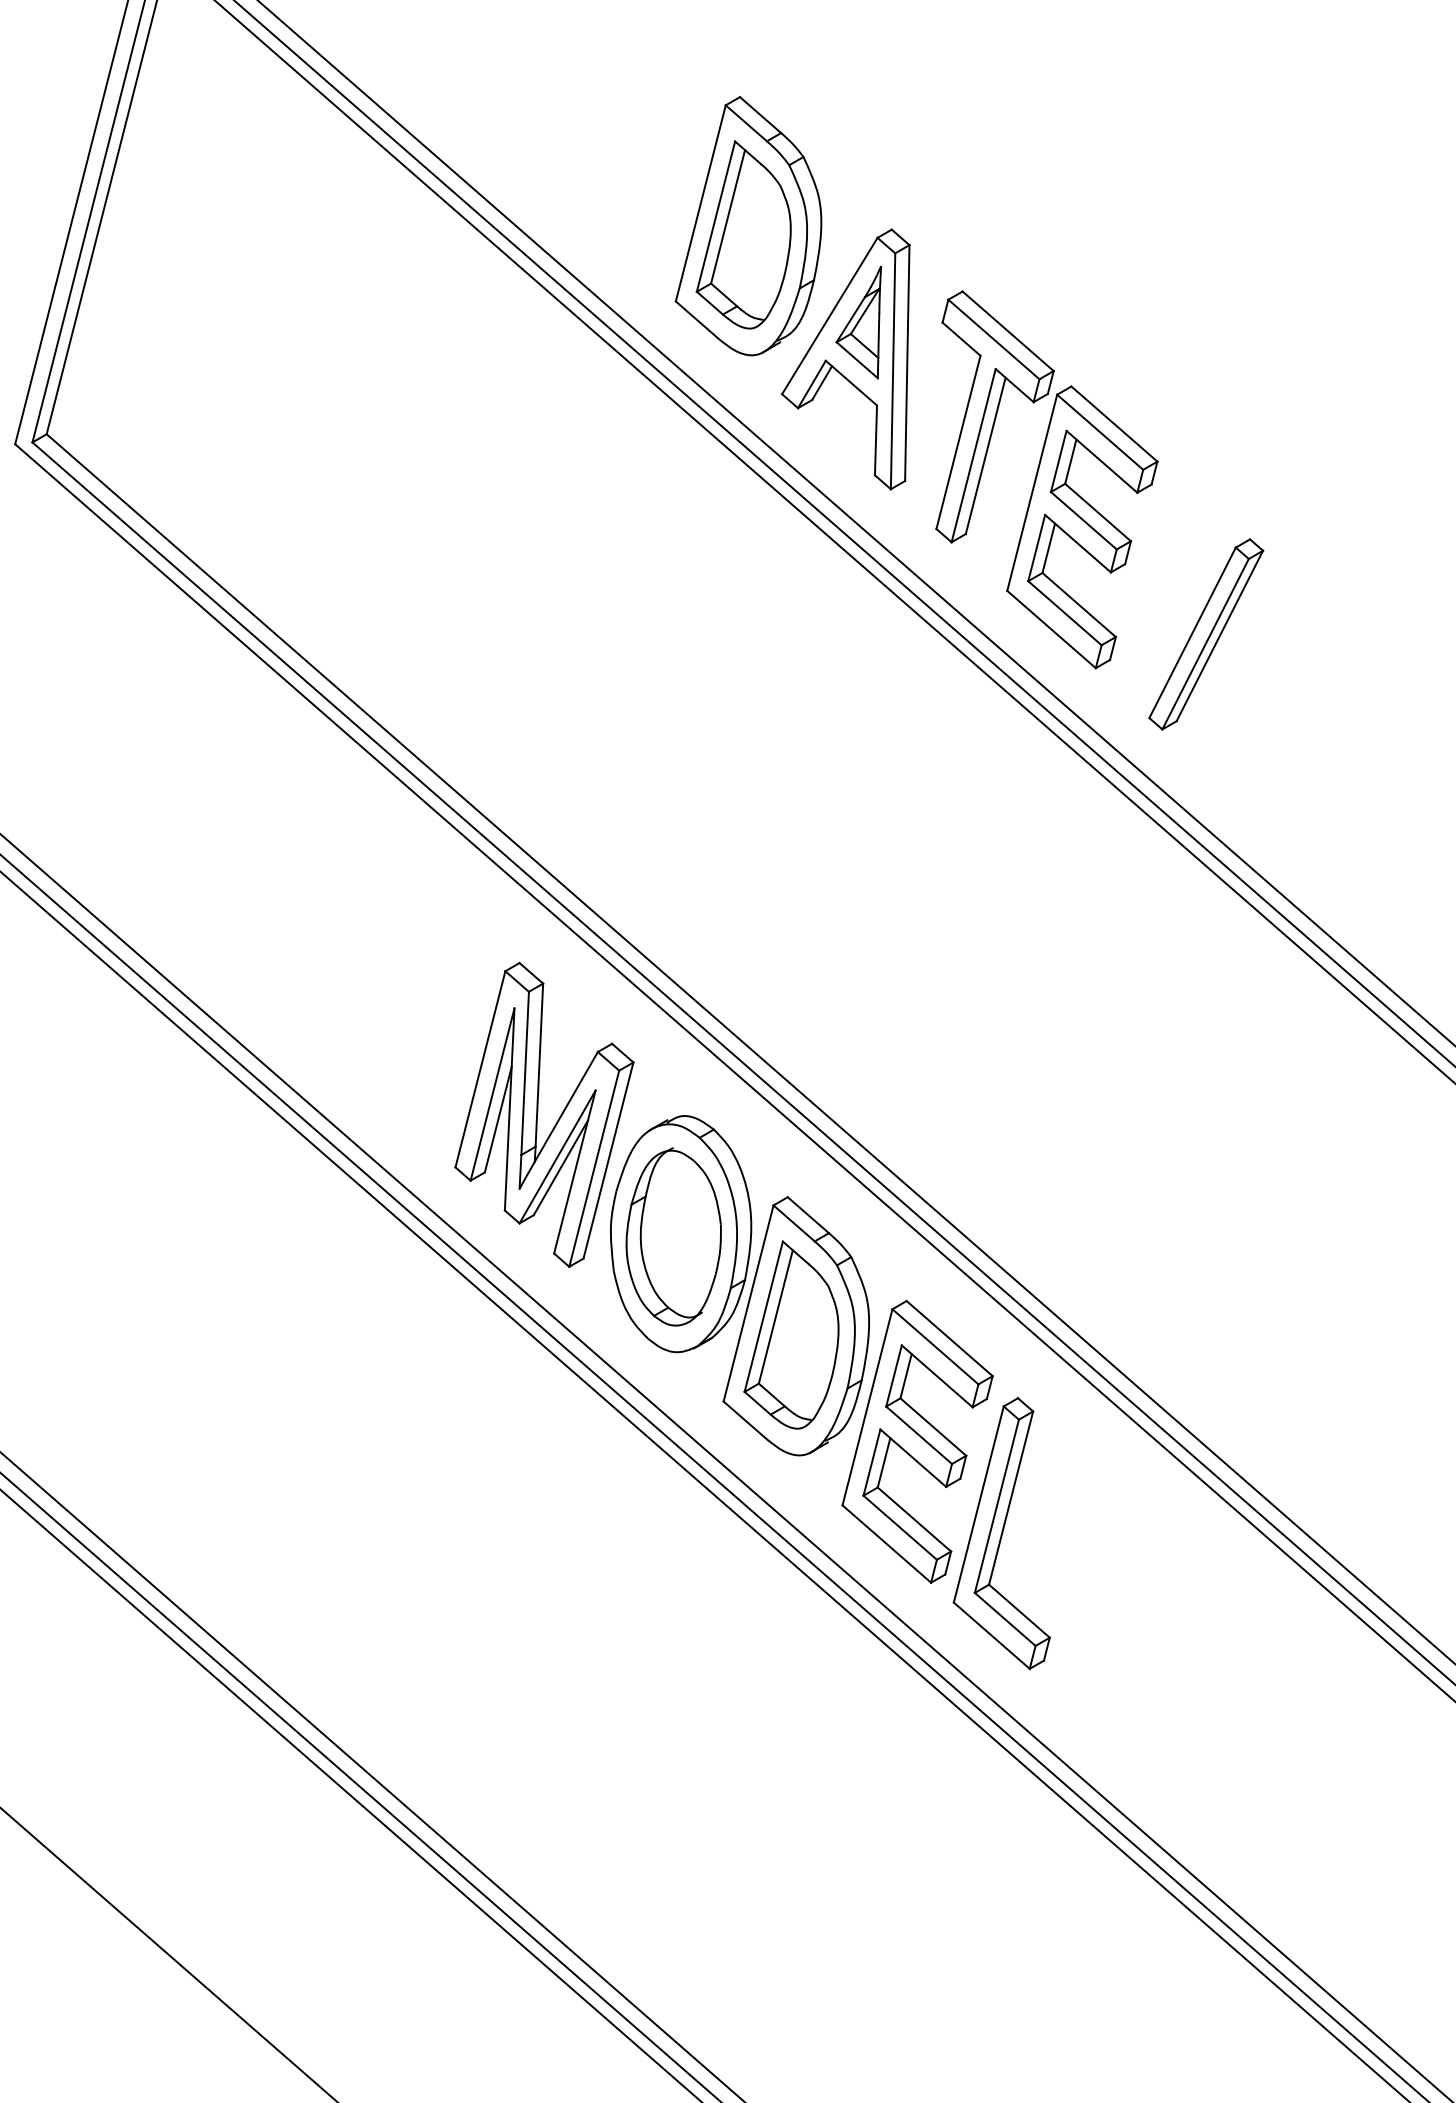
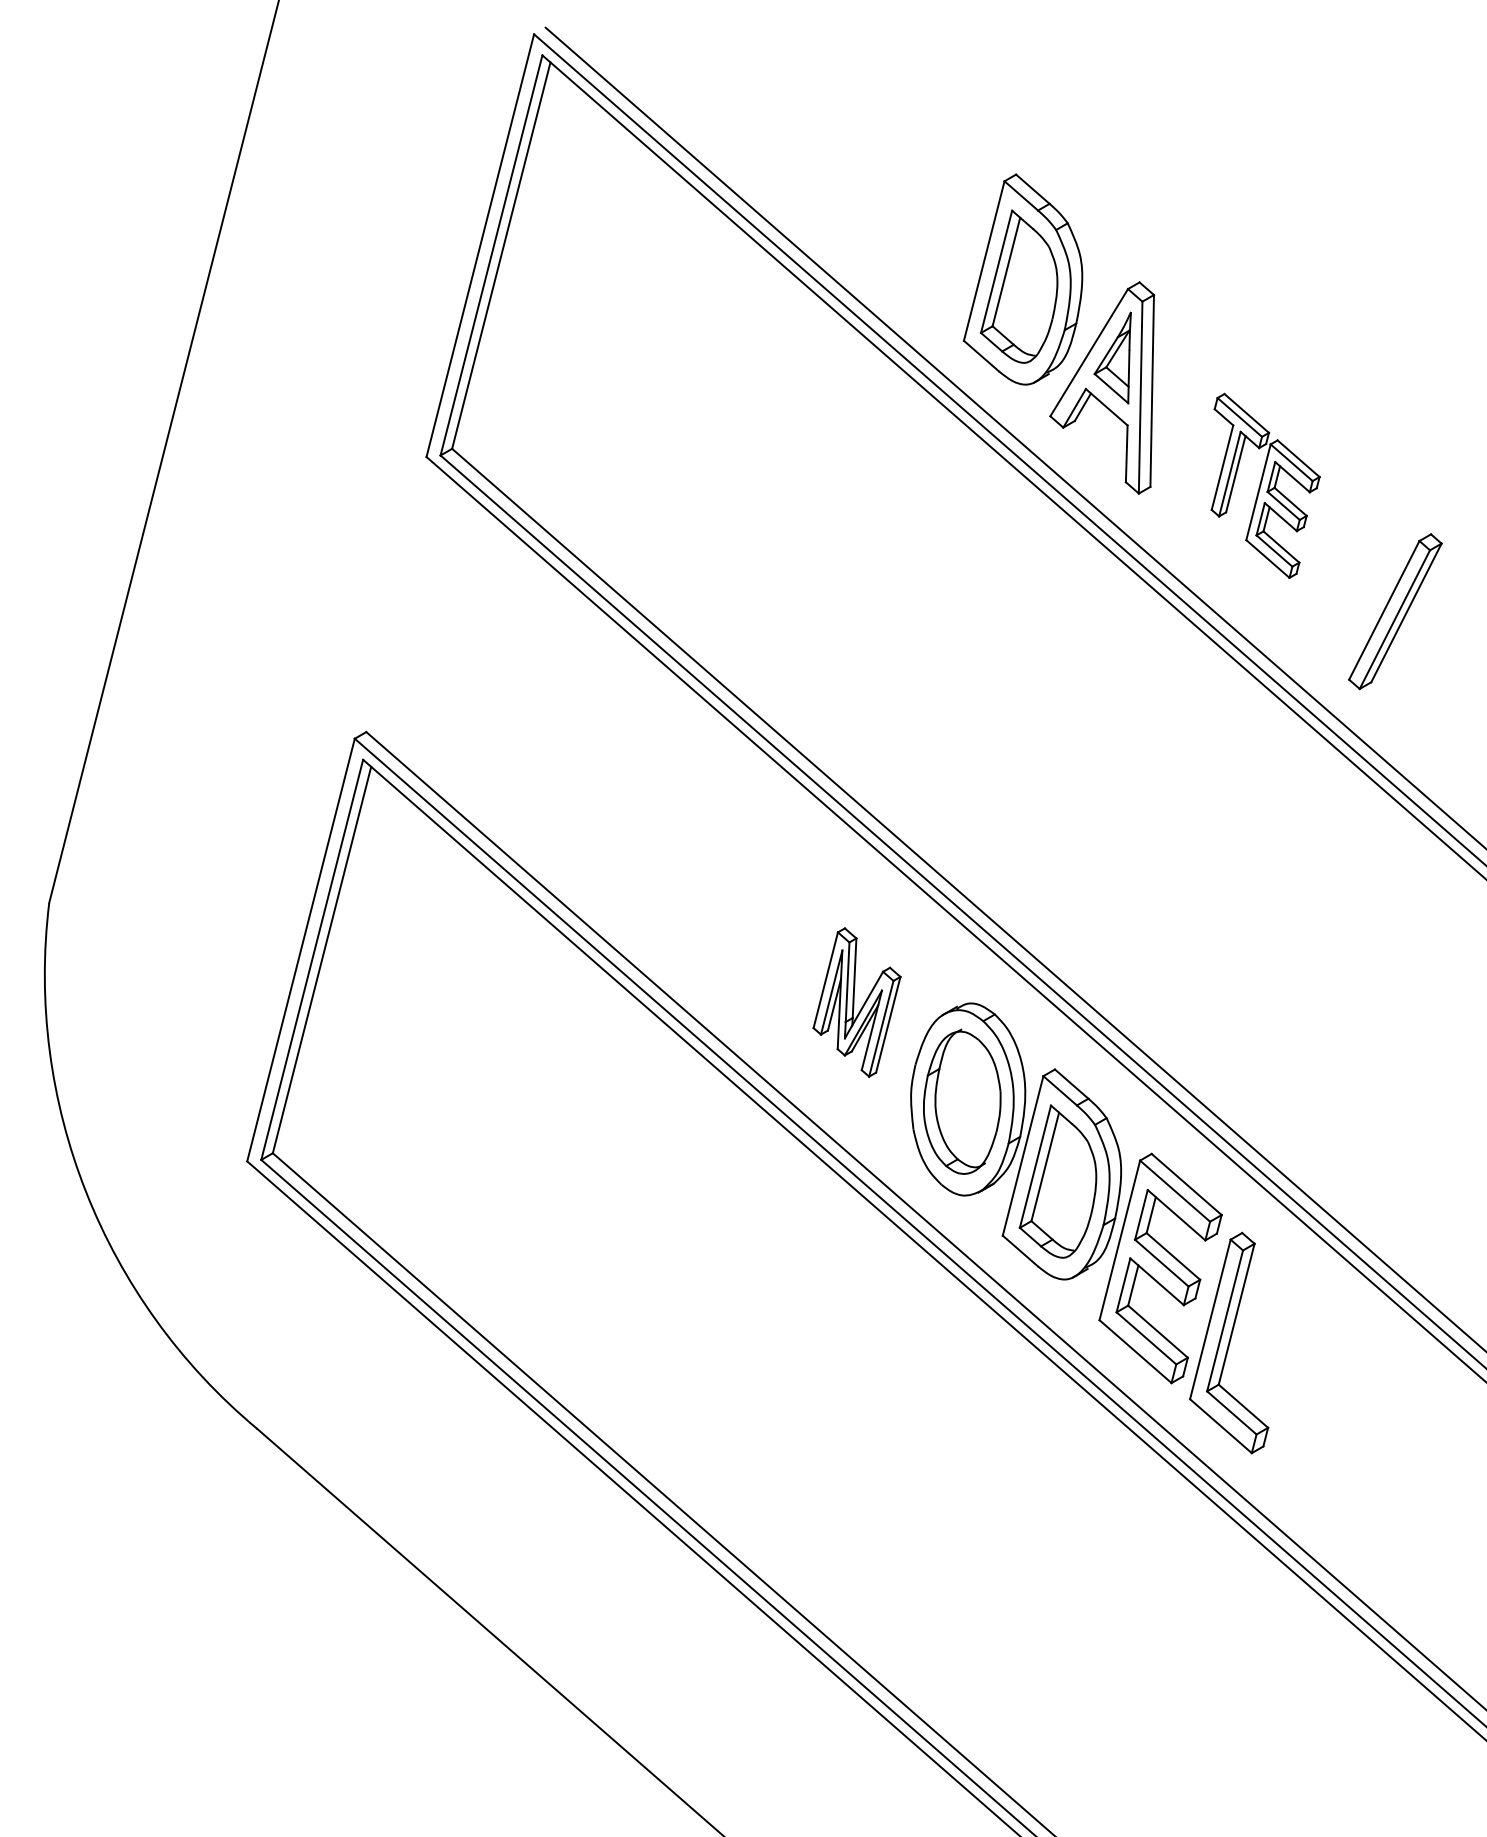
part: (1046, 479) -> (1265, 485), size x0.6
part: (543, 1114) -> (856, 1002), size x0.6

